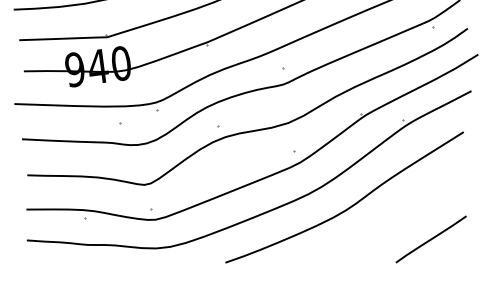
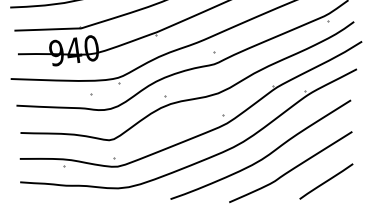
curve: (385, 222) -> (291, 168), added

